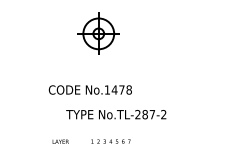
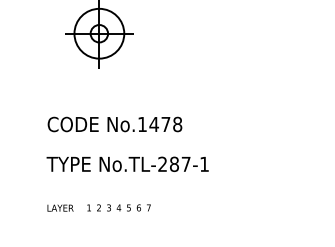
text: (89, 89) -> (113, 123), moved
text: (163, 114) -> (204, 164), No.TL-287-2 -> No.TL-287-1
text: (60, 141) -> (60, 207), moved

